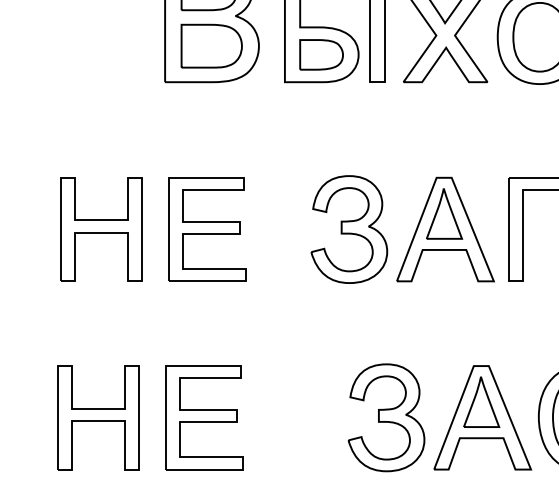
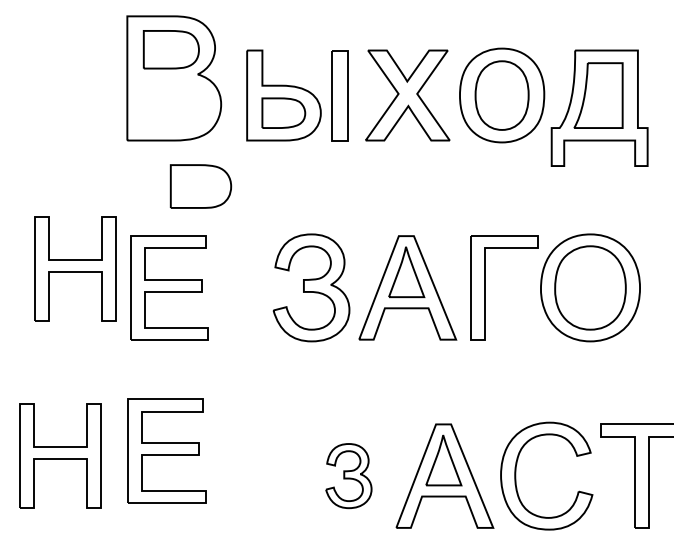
part: (211, 46) -> (200, 186), moved
part: (101, 229) -> (75, 268), moved
part: (98, 417) -> (60, 455), moved
part: (204, 417) -> (166, 450), moved
part: (386, 417) -> (348, 475), size x0.6

